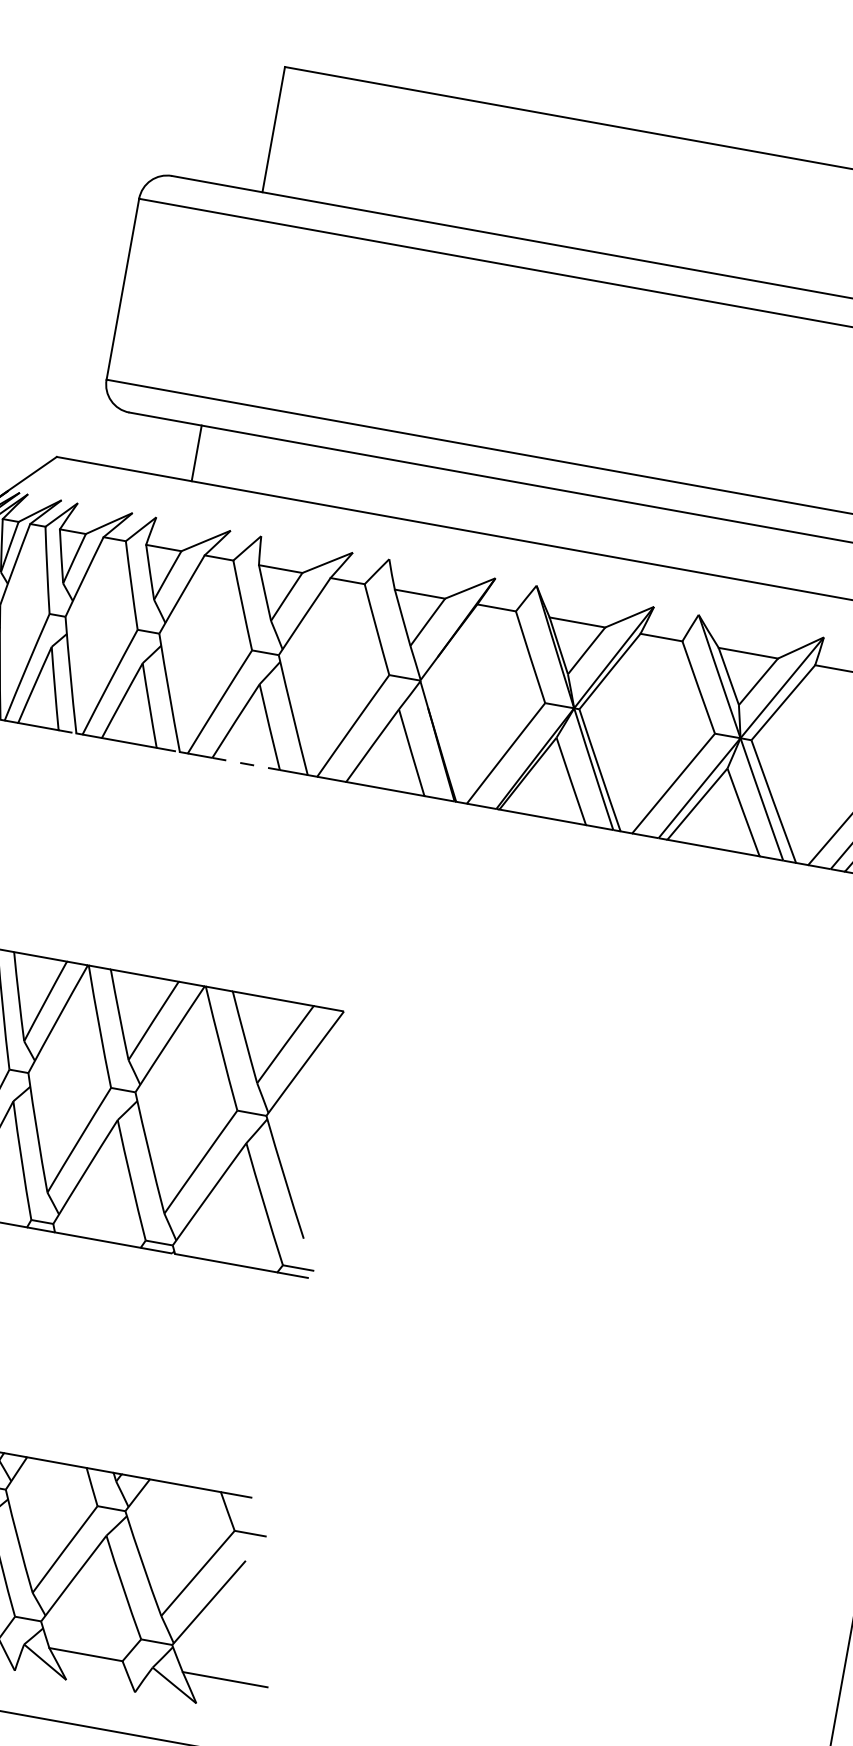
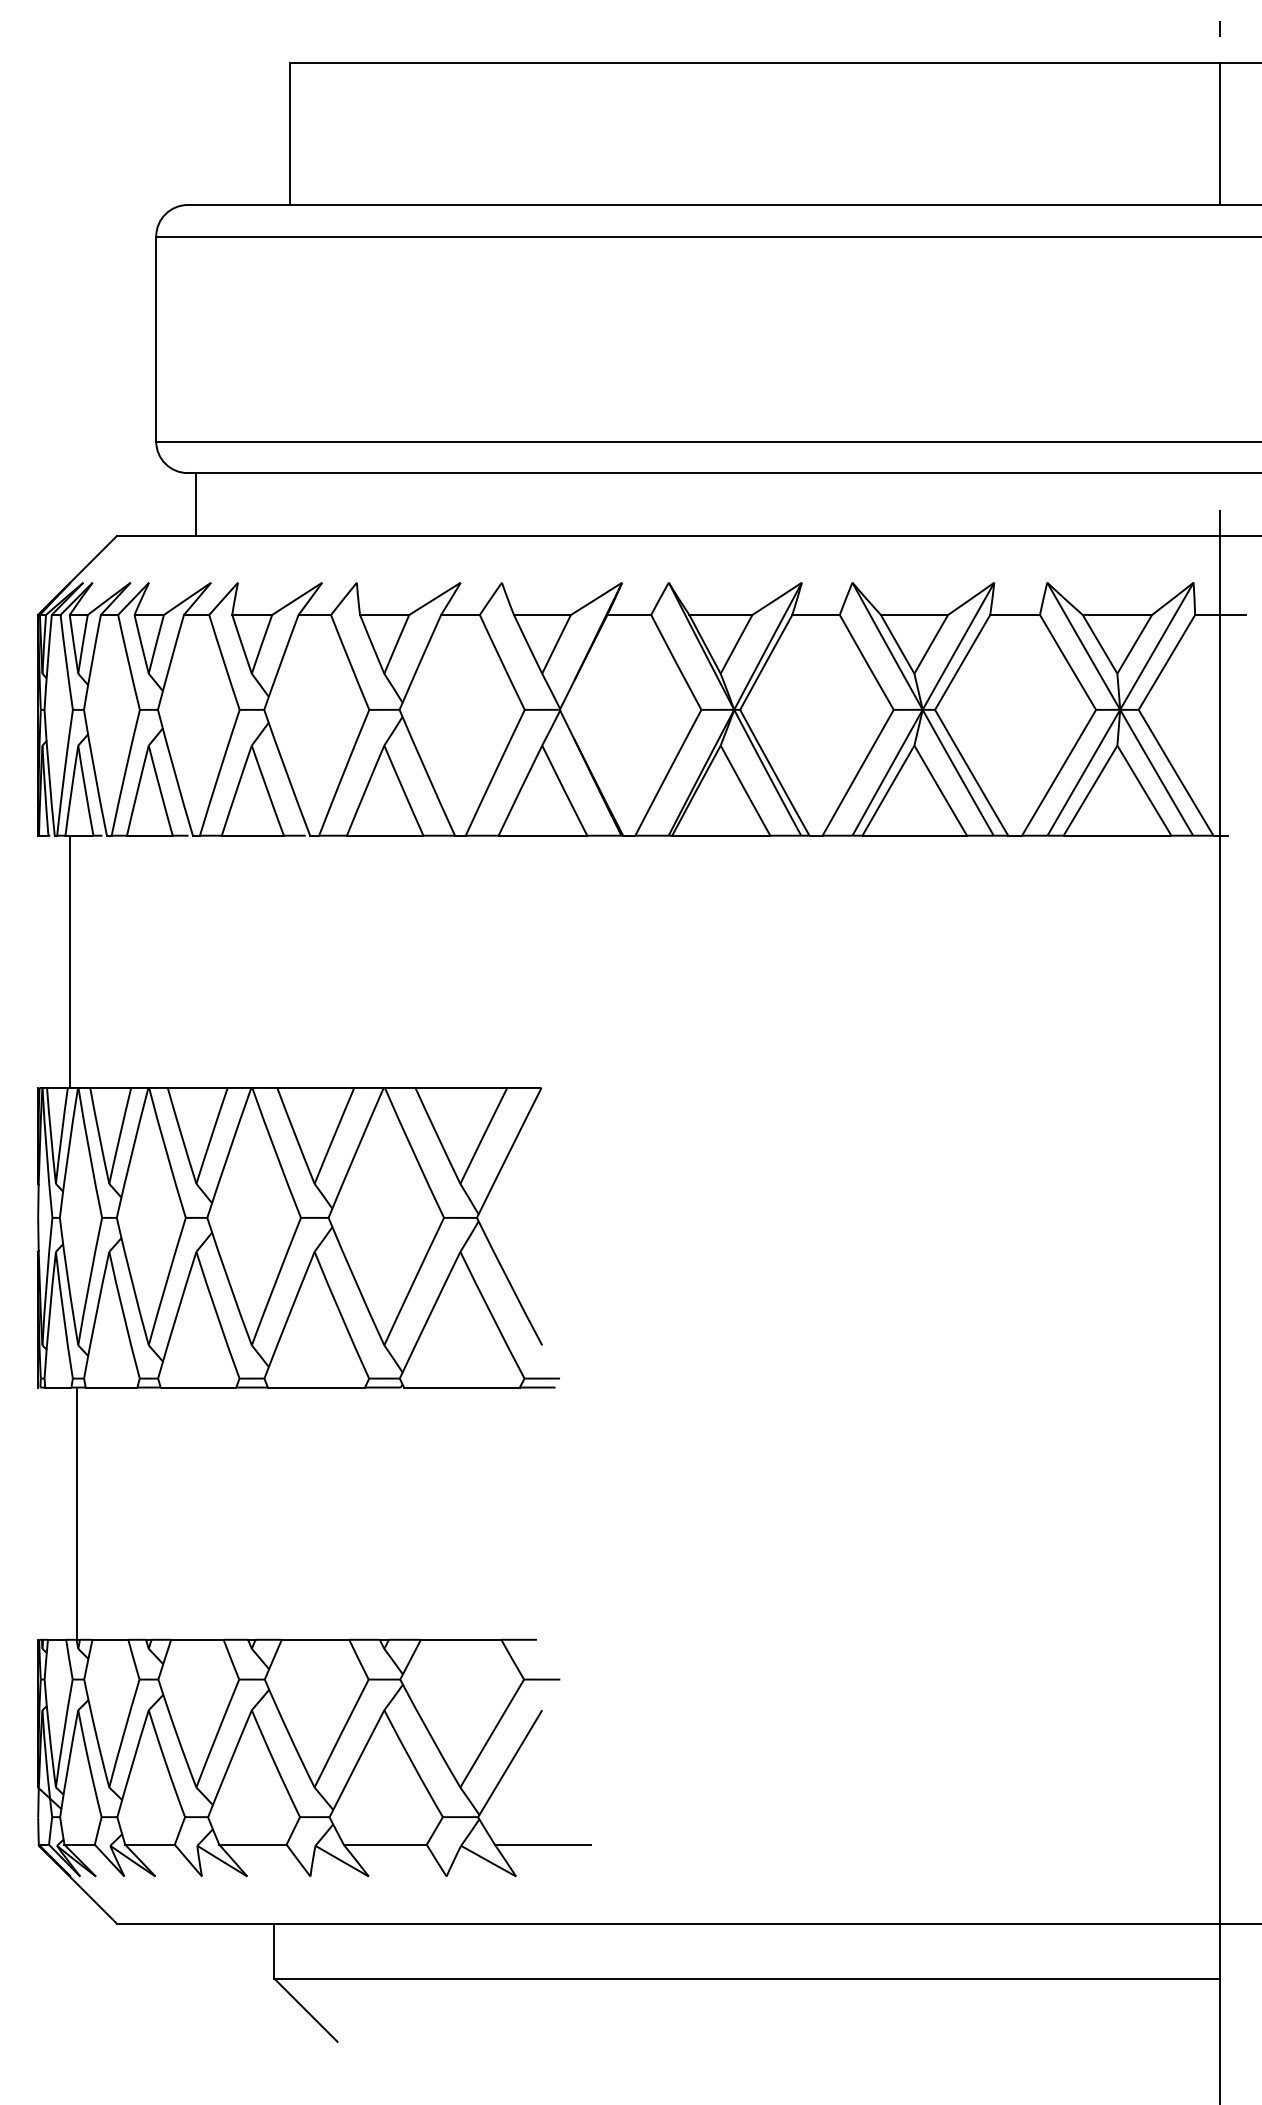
line: (196, 453) -> (195, 504), moved
line: (246, 763) -> (385, 835), dashed -> solid

